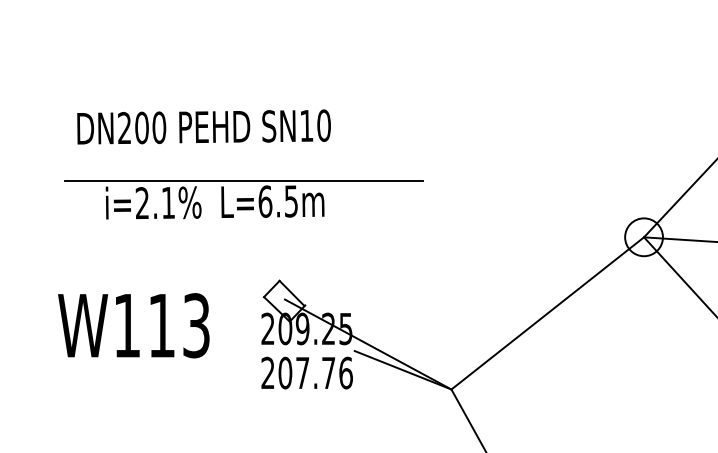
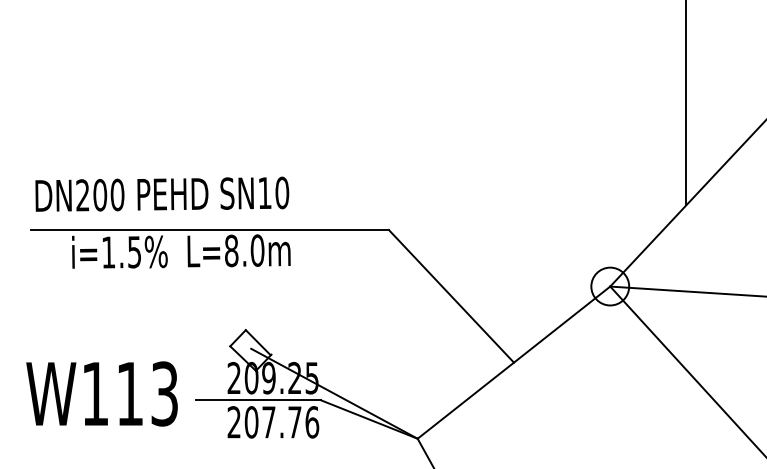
text: (204, 126) -> (162, 193), moved
text: (278, 201) -> (244, 250), L=6.5m -> L=8.0m
text: (155, 203) -> (121, 252), i=2.1% -> i=1.5%
line: (484, 247) -> (450, 296), added
text: (133, 325) -> (101, 393), moved
line: (292, 351) -> (258, 400), added

